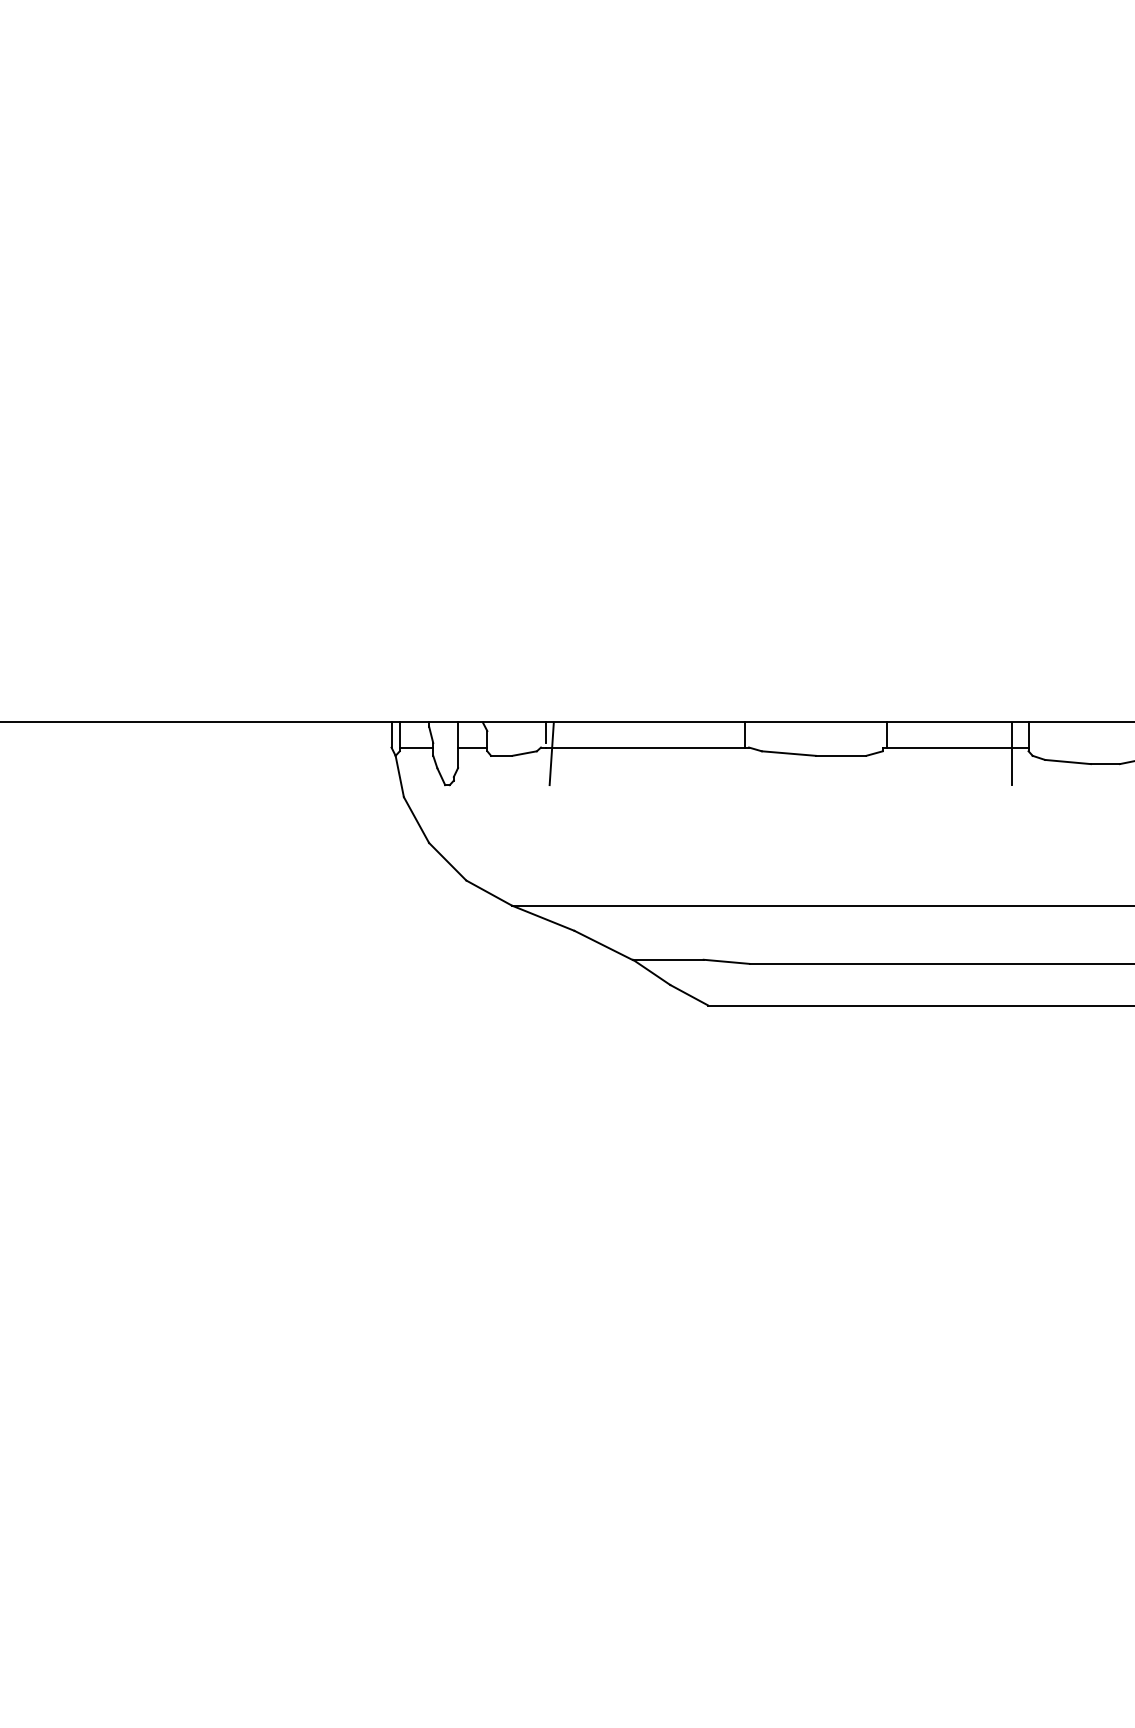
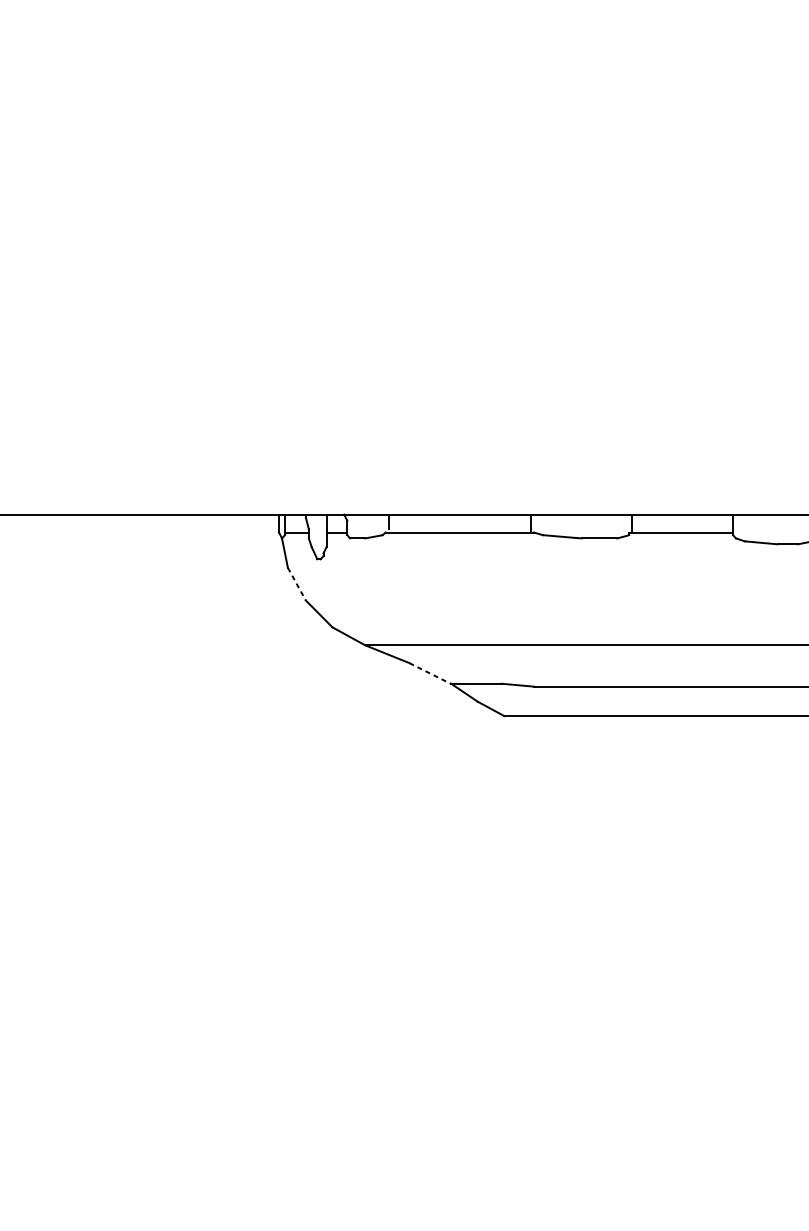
line: (551, 753) -> (393, 536), removed
line: (1011, 753) -> (720, 536), removed
line: (416, 820) -> (296, 584), solid -> dashed
line: (603, 945) -> (430, 673), solid -> dashed

